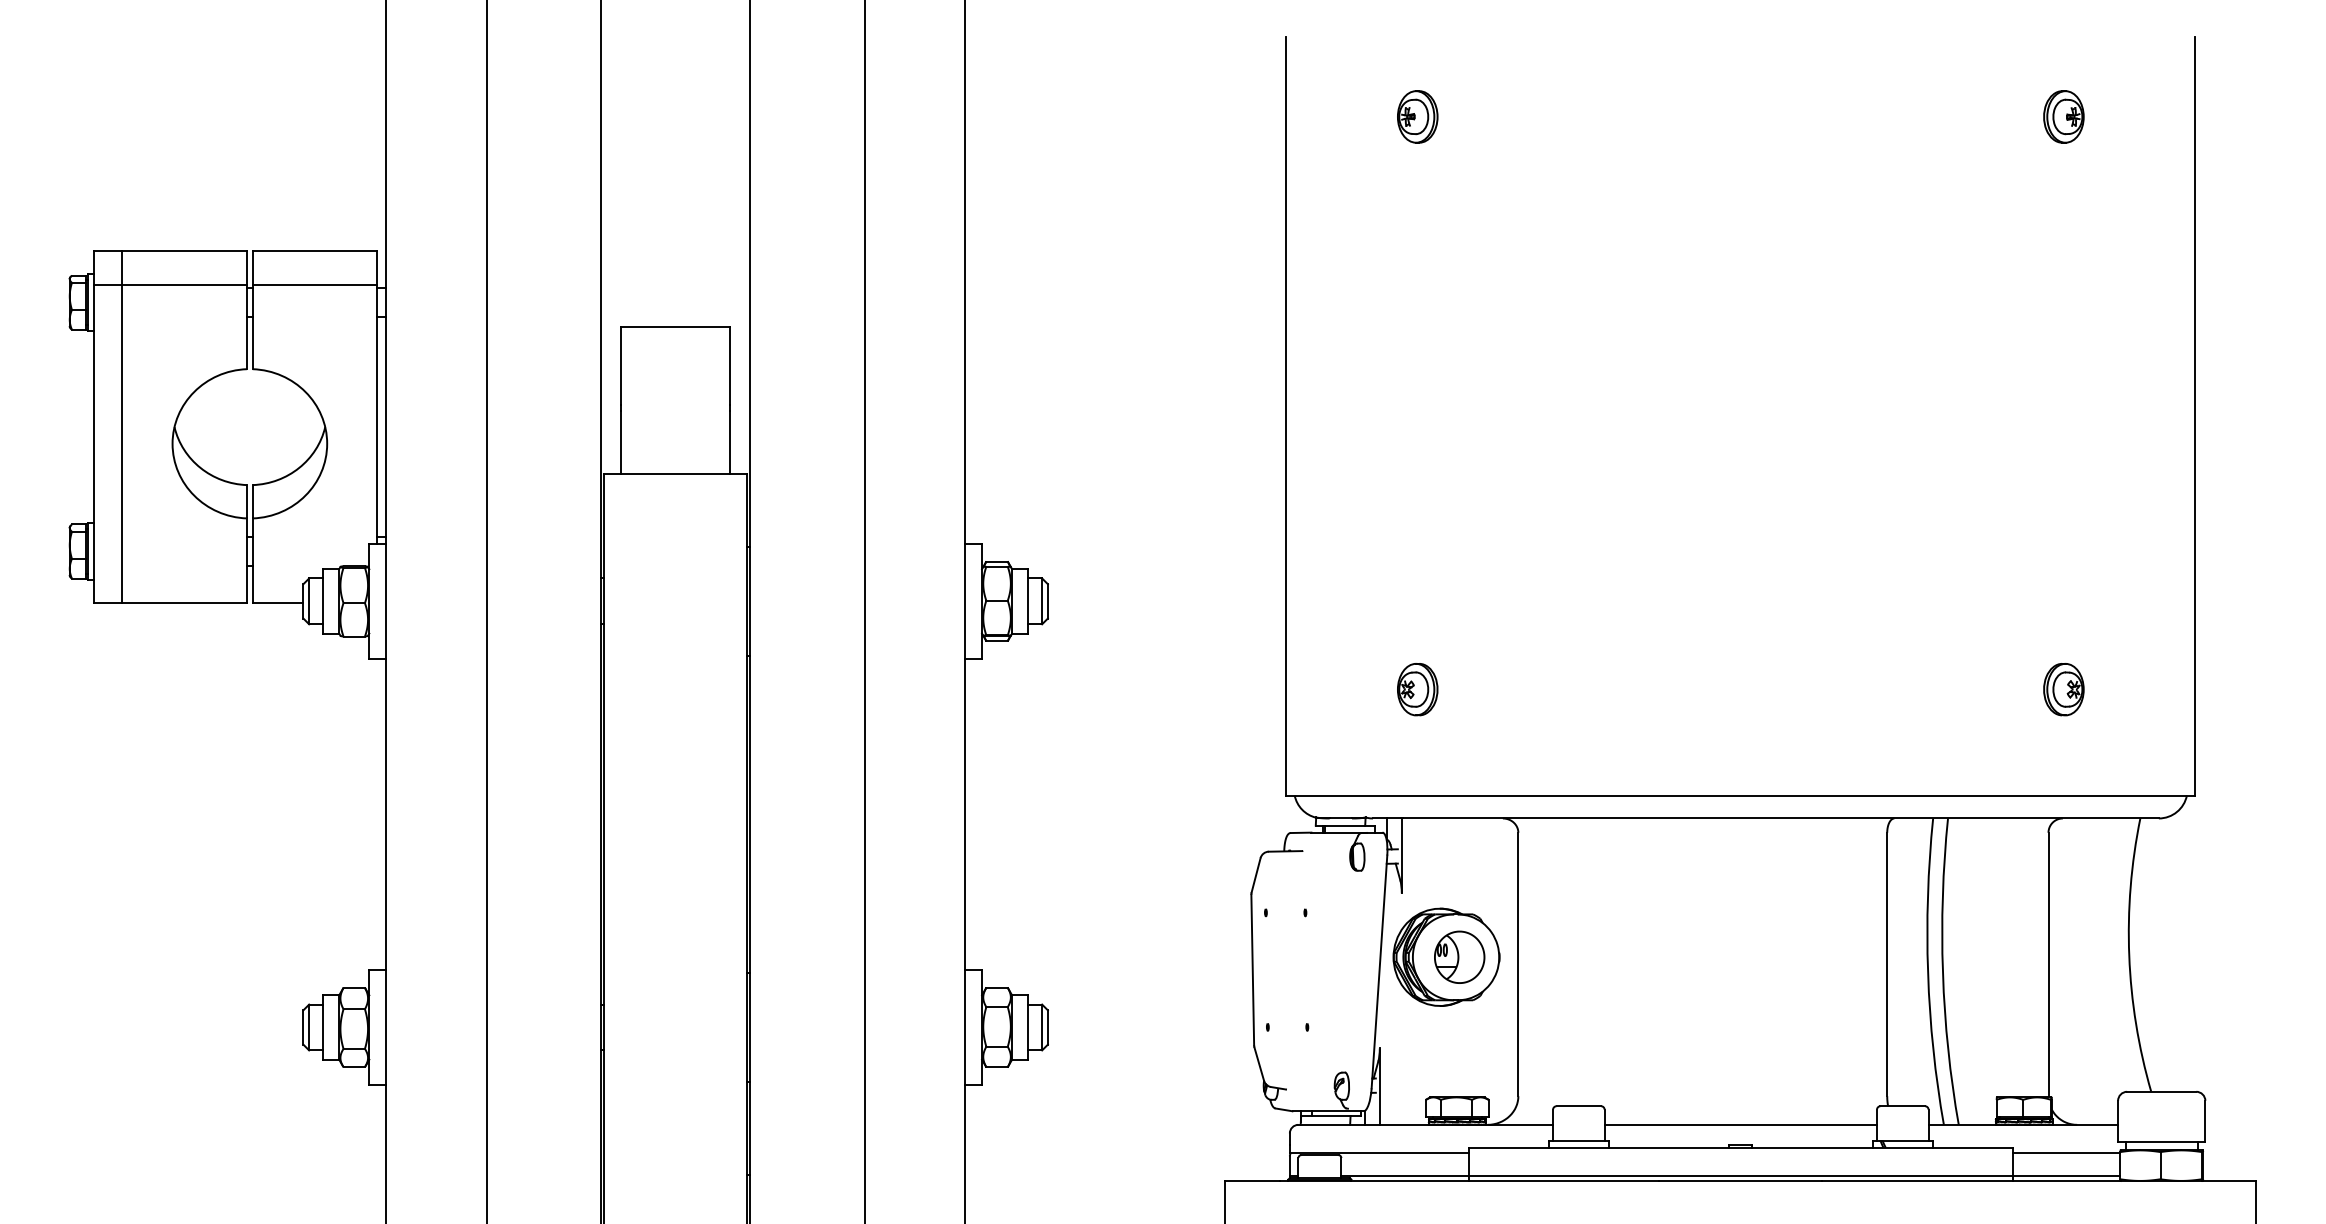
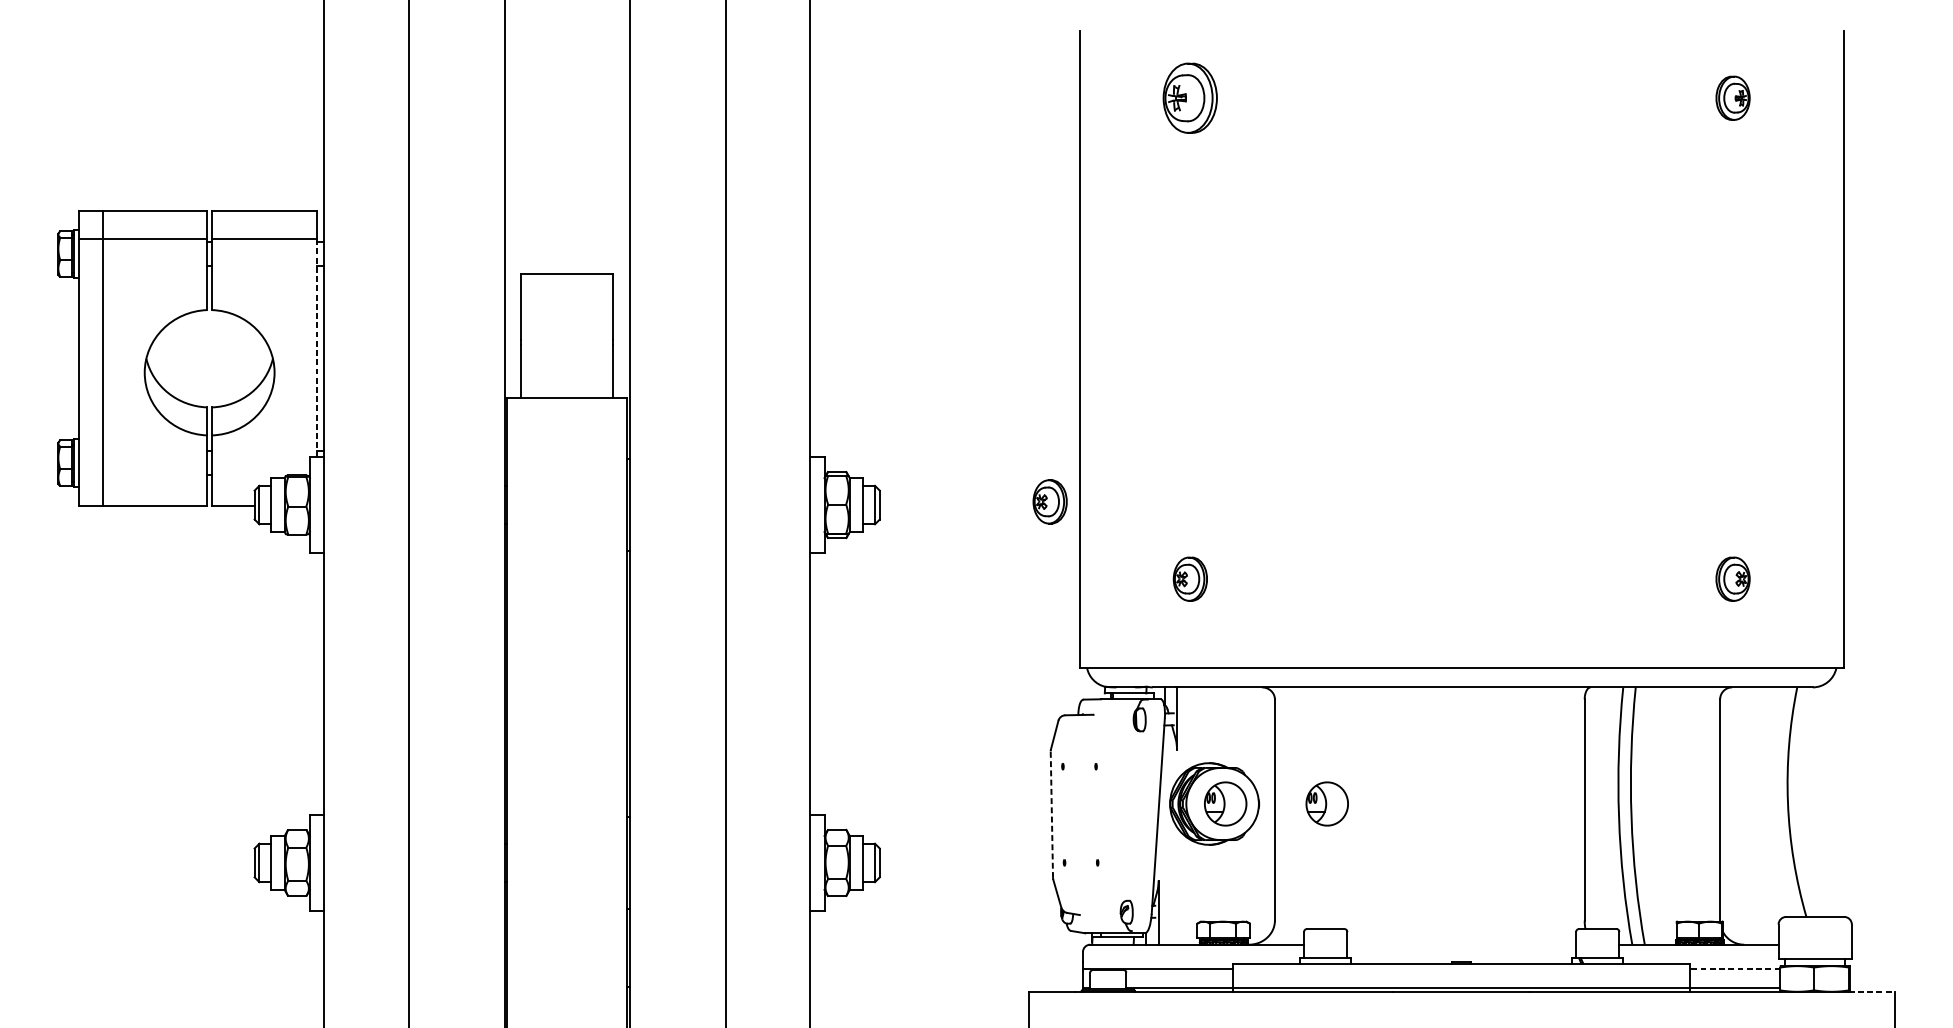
part: (1417, 116) -> (1190, 97), size x1.6
line: (377, 414) -> (316, 348), solid -> dashed
part: (1250, 597) -> (1049, 501), added
part: (1580, 956) -> (1327, 803), added
line: (1252, 969) -> (1051, 814), solid -> dashed
line: (1740, 1124) -> (1461, 944), removed
line: (2066, 1153) -> (1735, 968), solid -> dashed
line: (2229, 1180) -> (1872, 991), solid -> dashed

